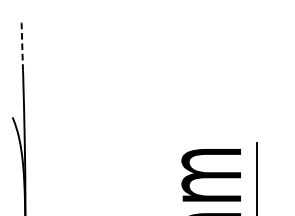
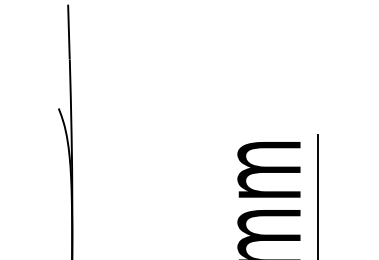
line: (21, 43) -> (68, 30), dashed -> solid

